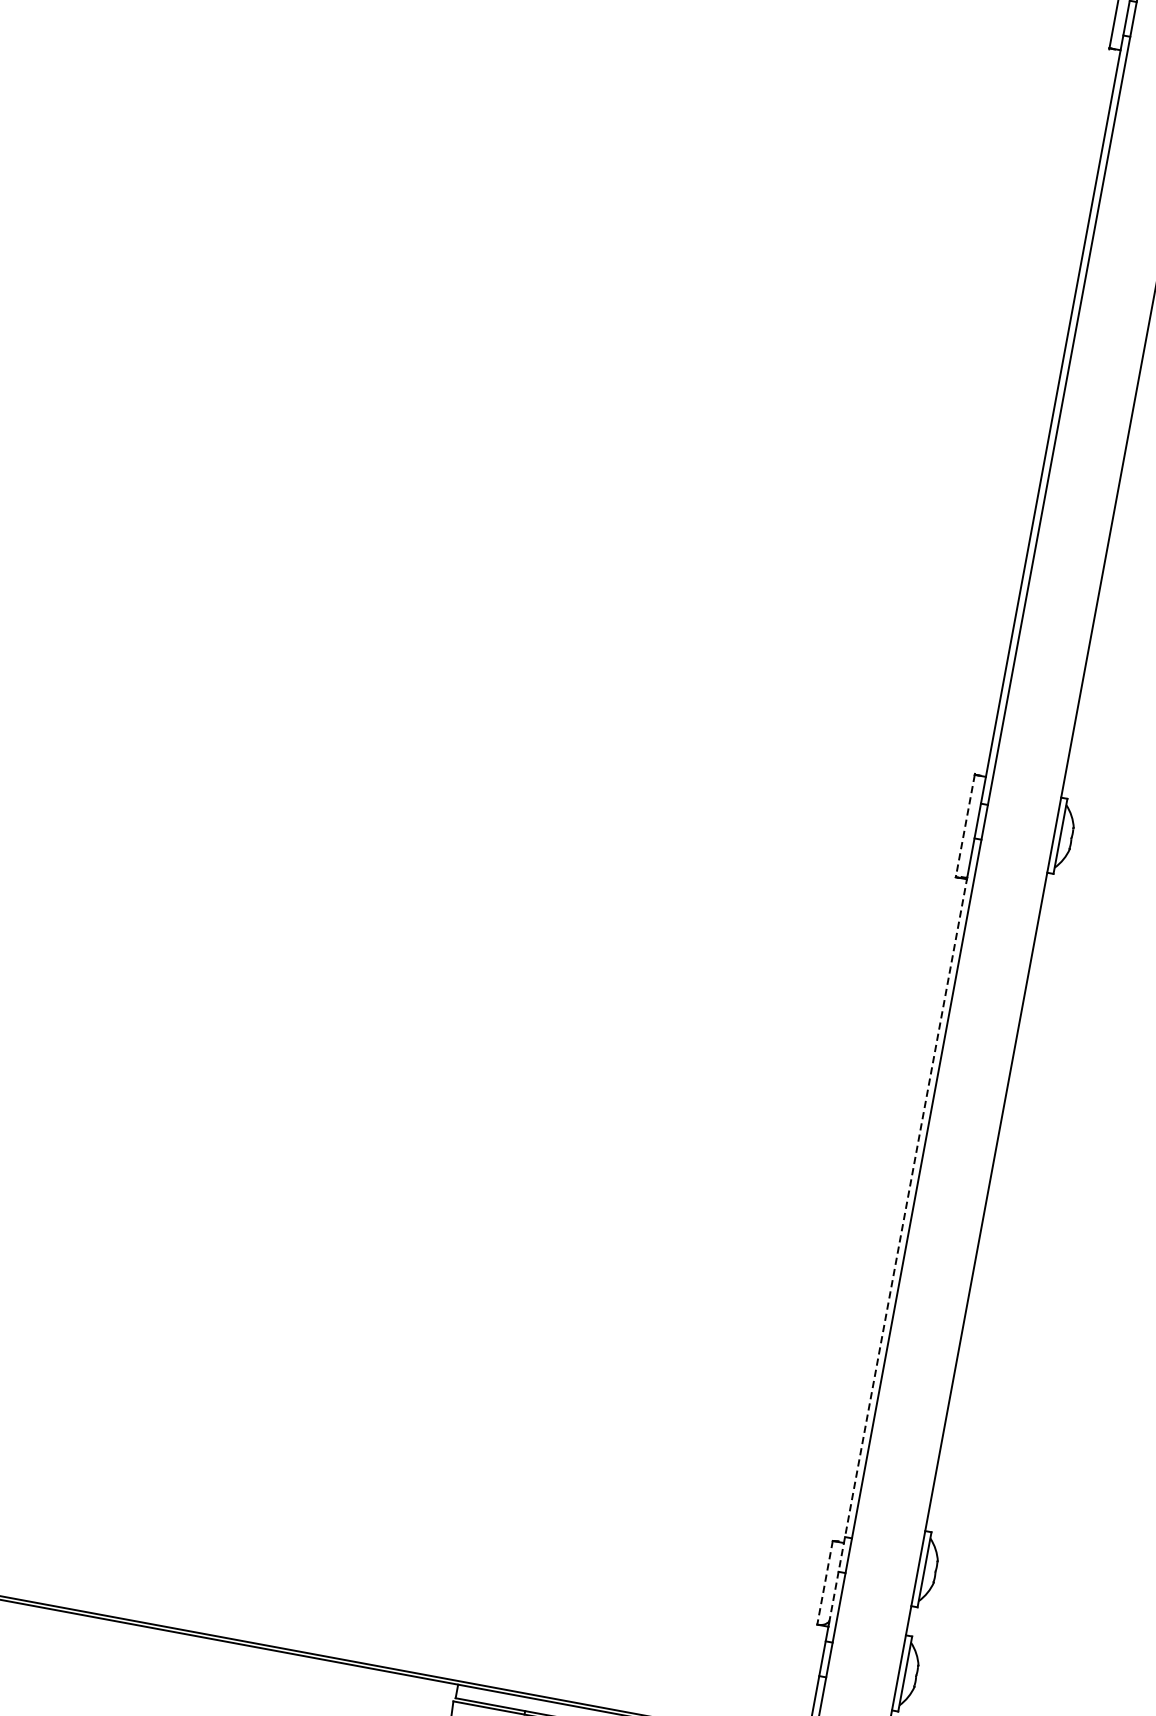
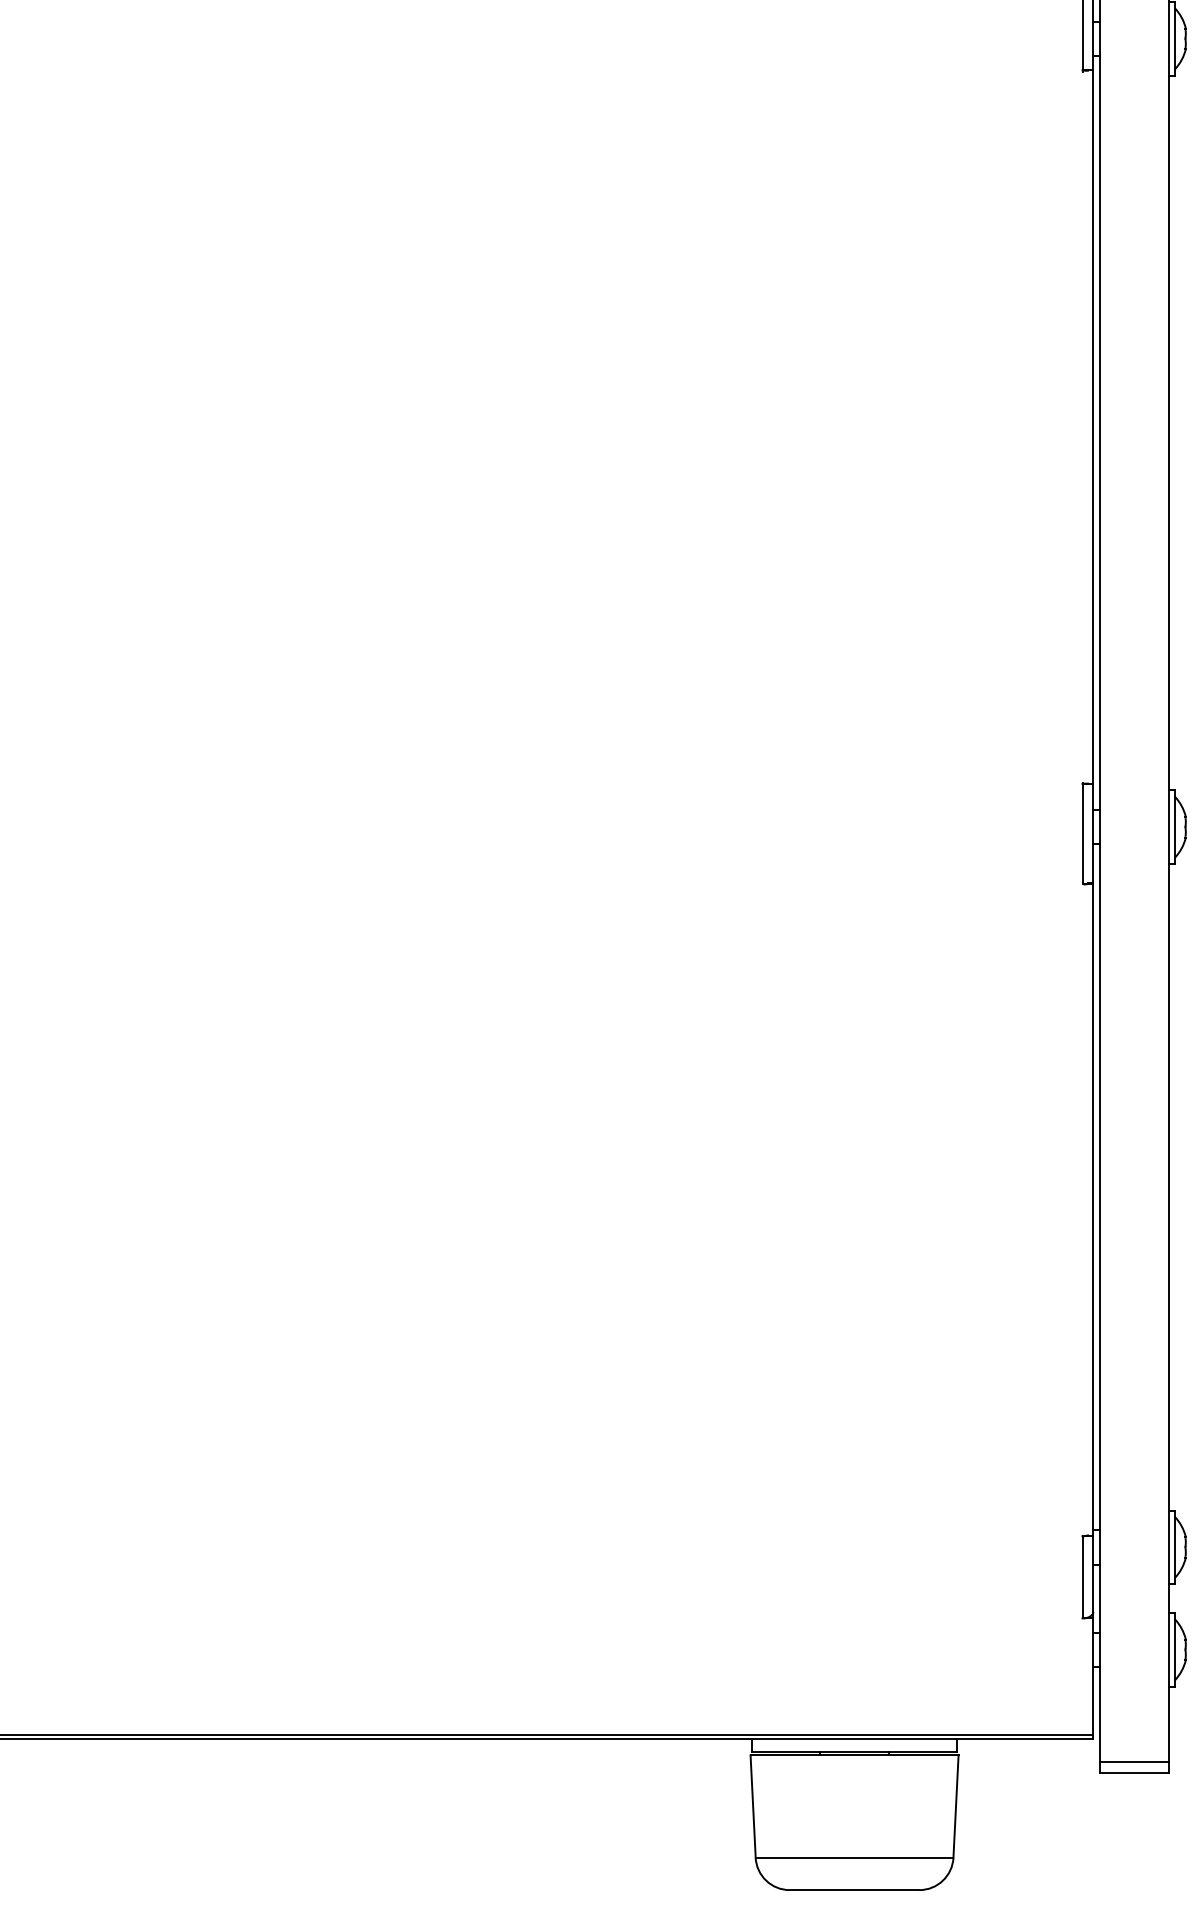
line: (965, 825) -> (1082, 833), dashed -> solid
line: (898, 1251) -> (1093, 1249), dashed -> solid
line: (824, 1582) -> (1082, 1577), dashed -> solid

